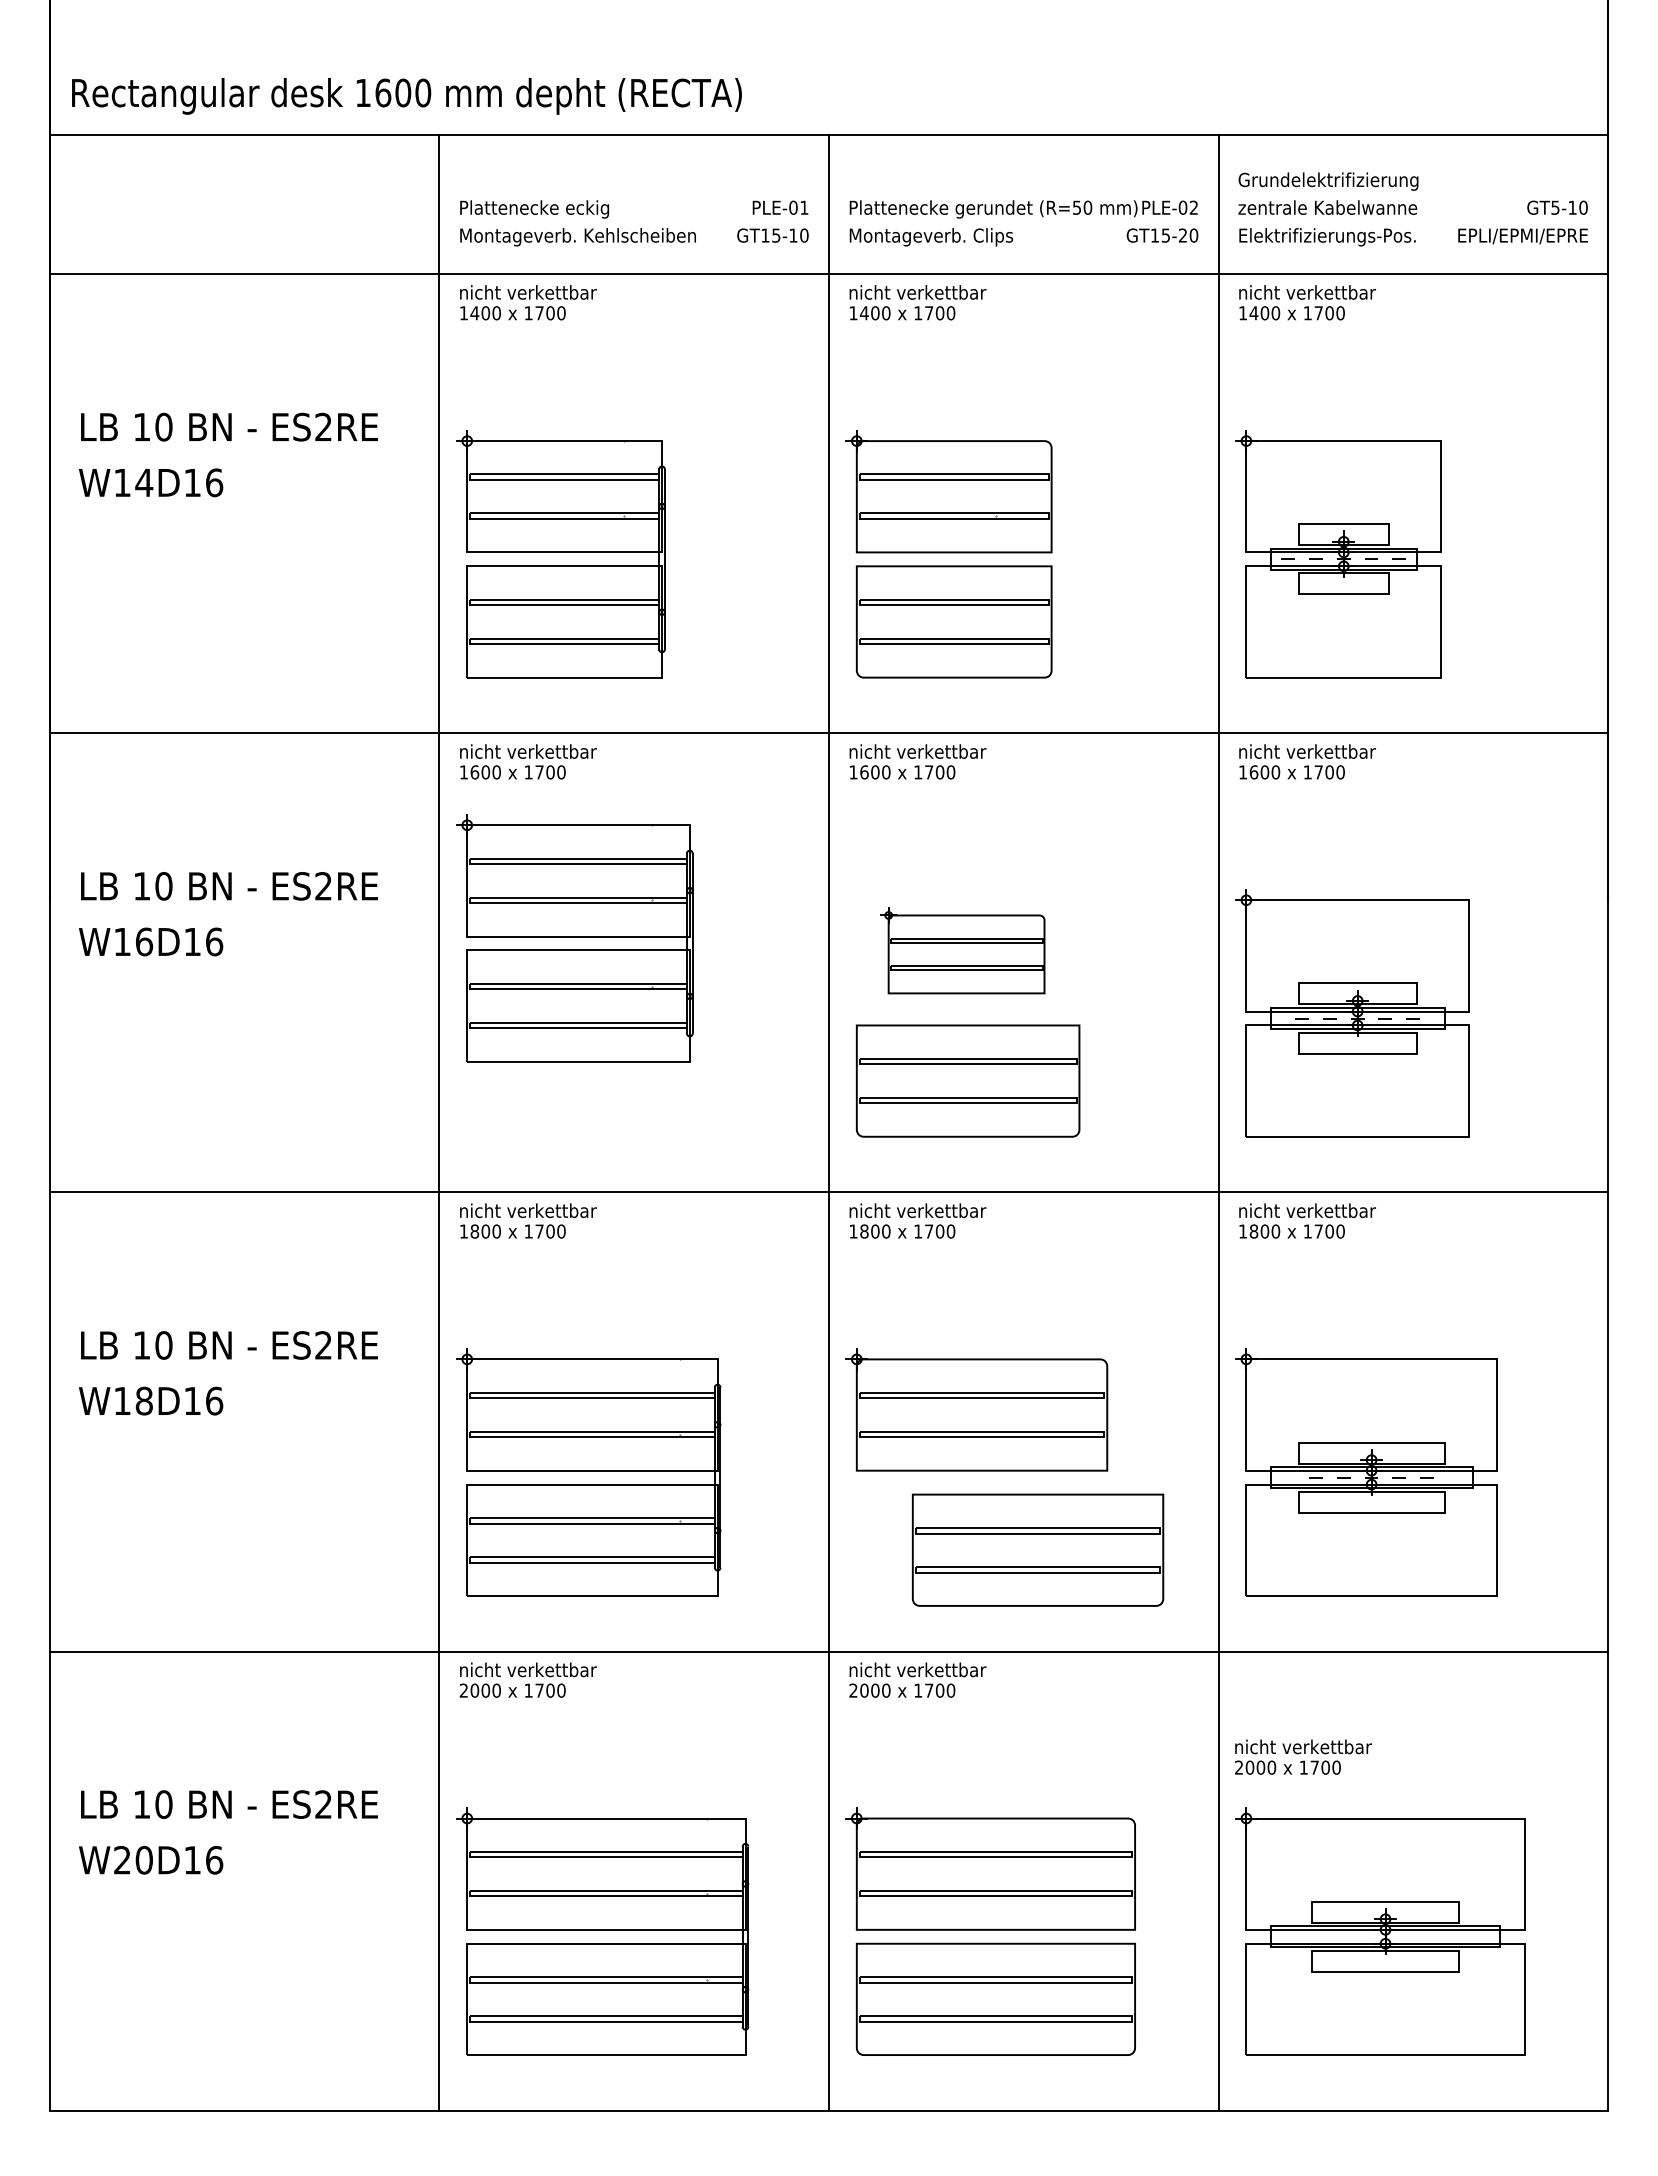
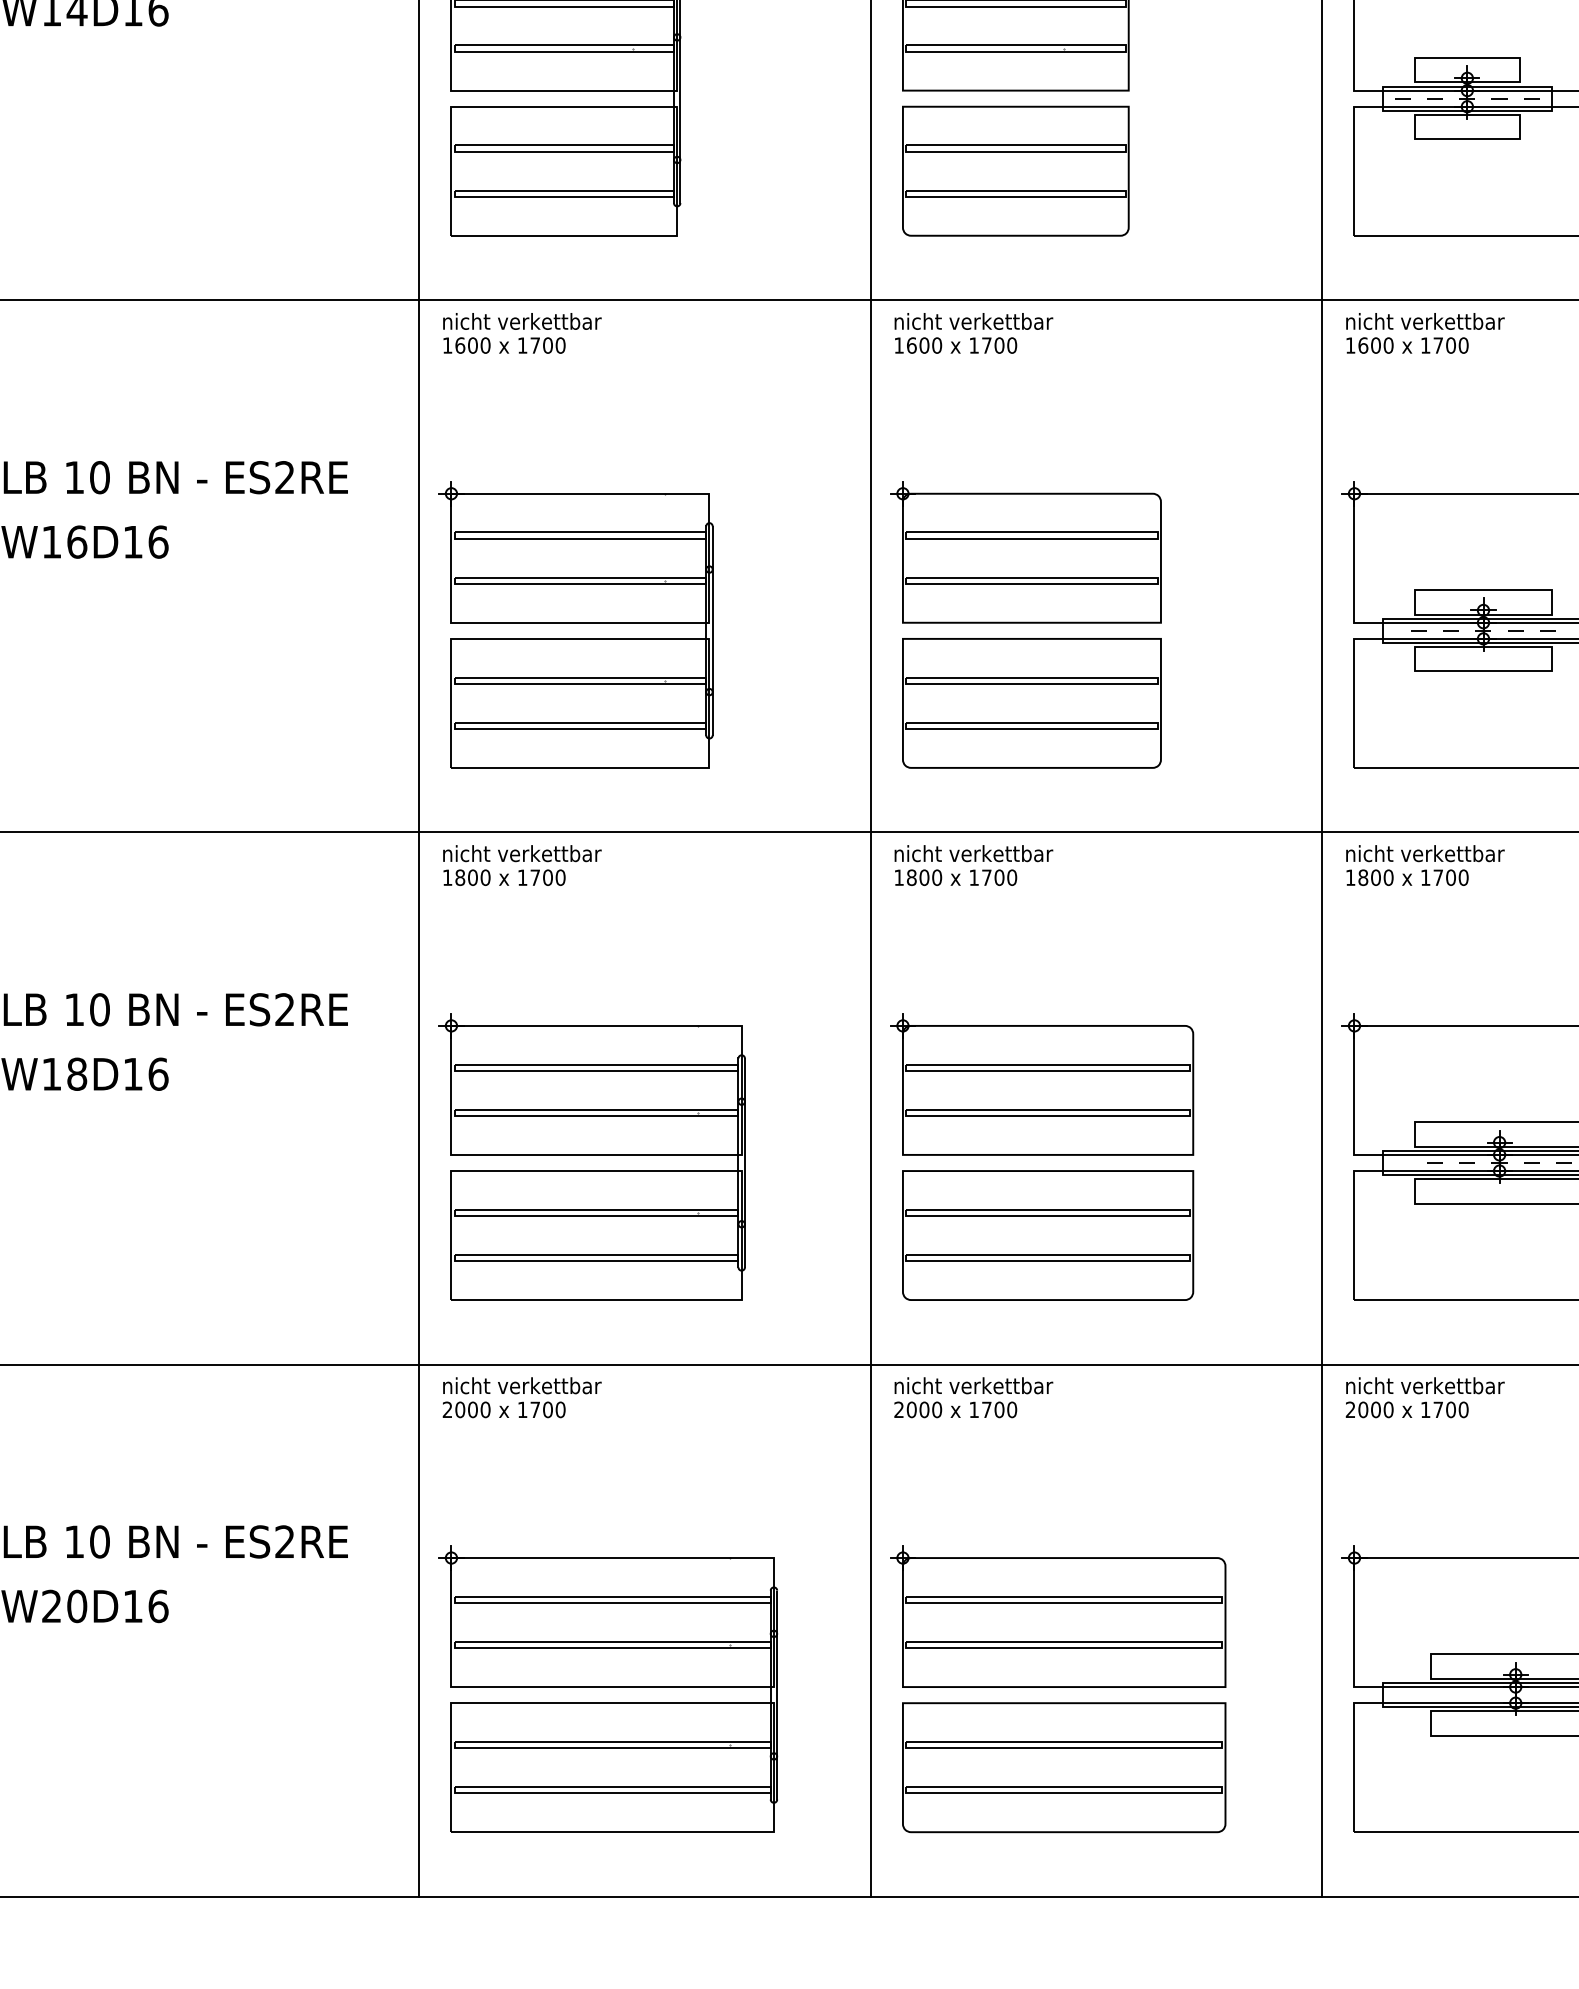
part: (574, 938) -> (575, 625), moved
part: (962, 950) -> (1025, 552), size x1.43
part: (1037, 1549) -> (1047, 1234), moved
text: (1303, 1756) -> (1425, 1396), moved

